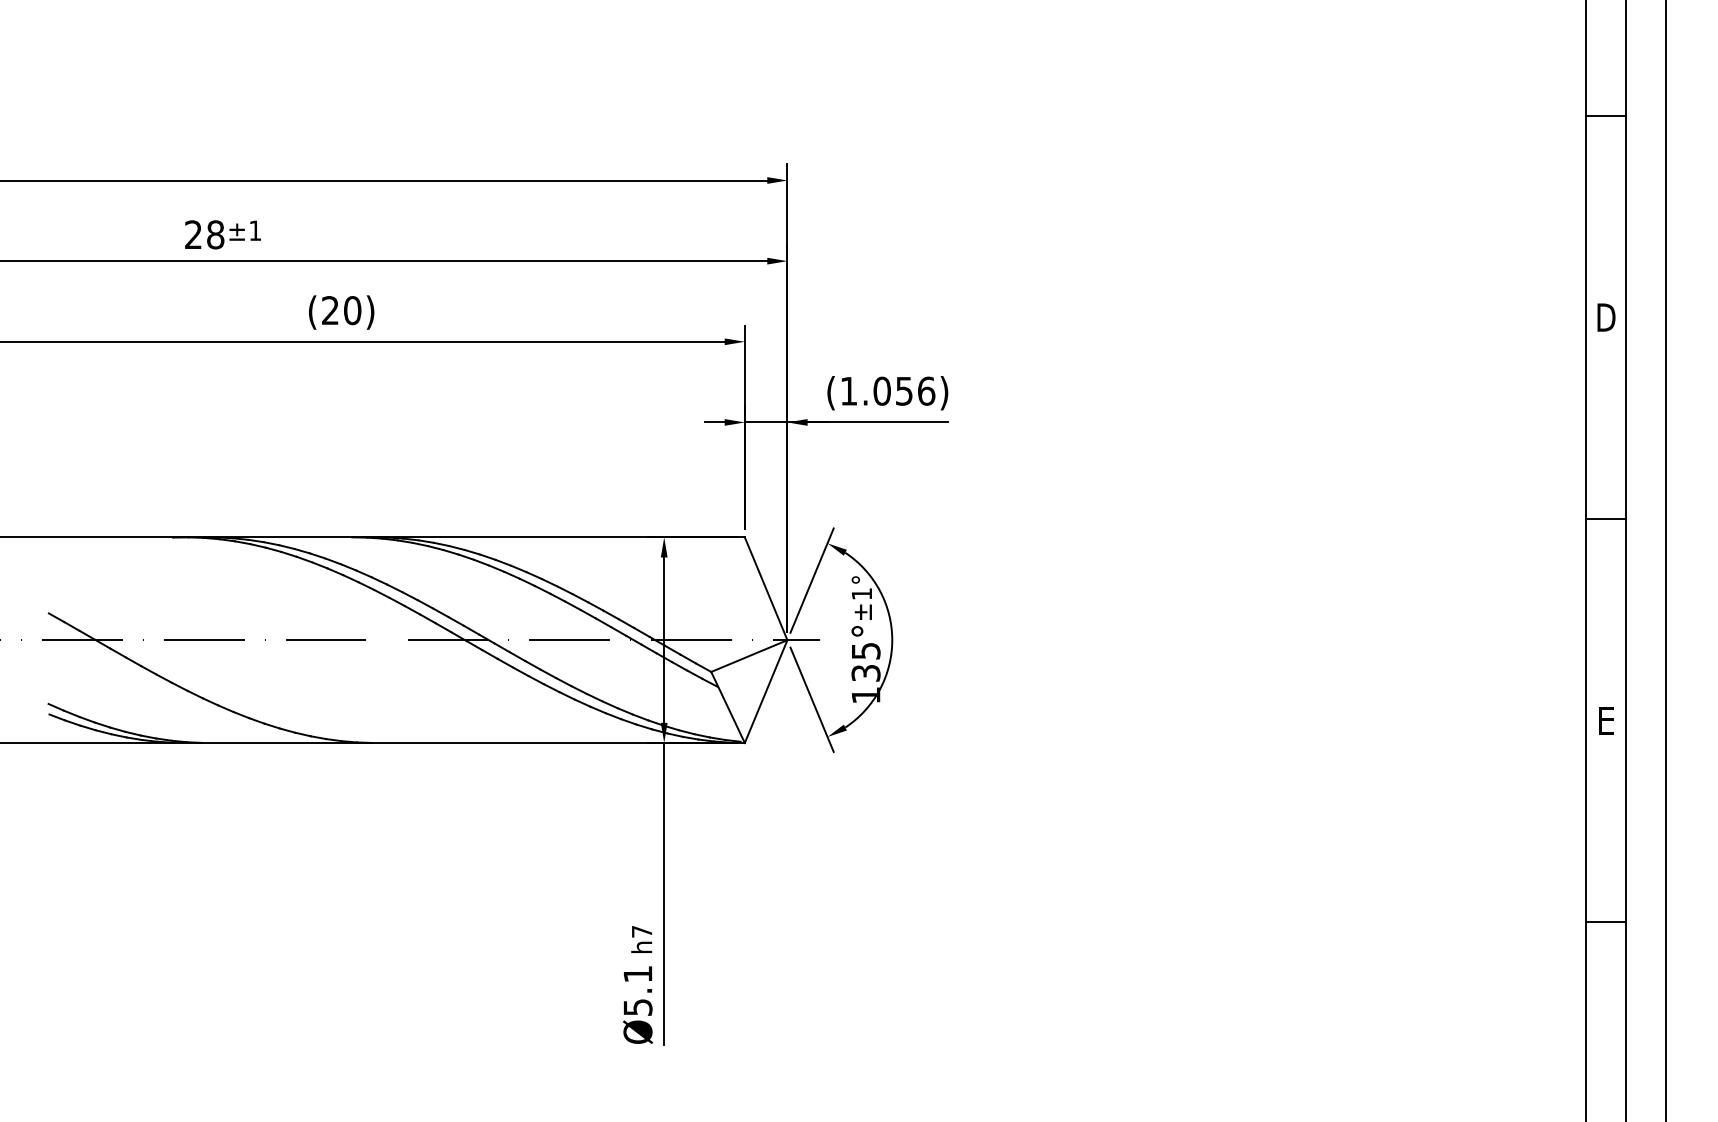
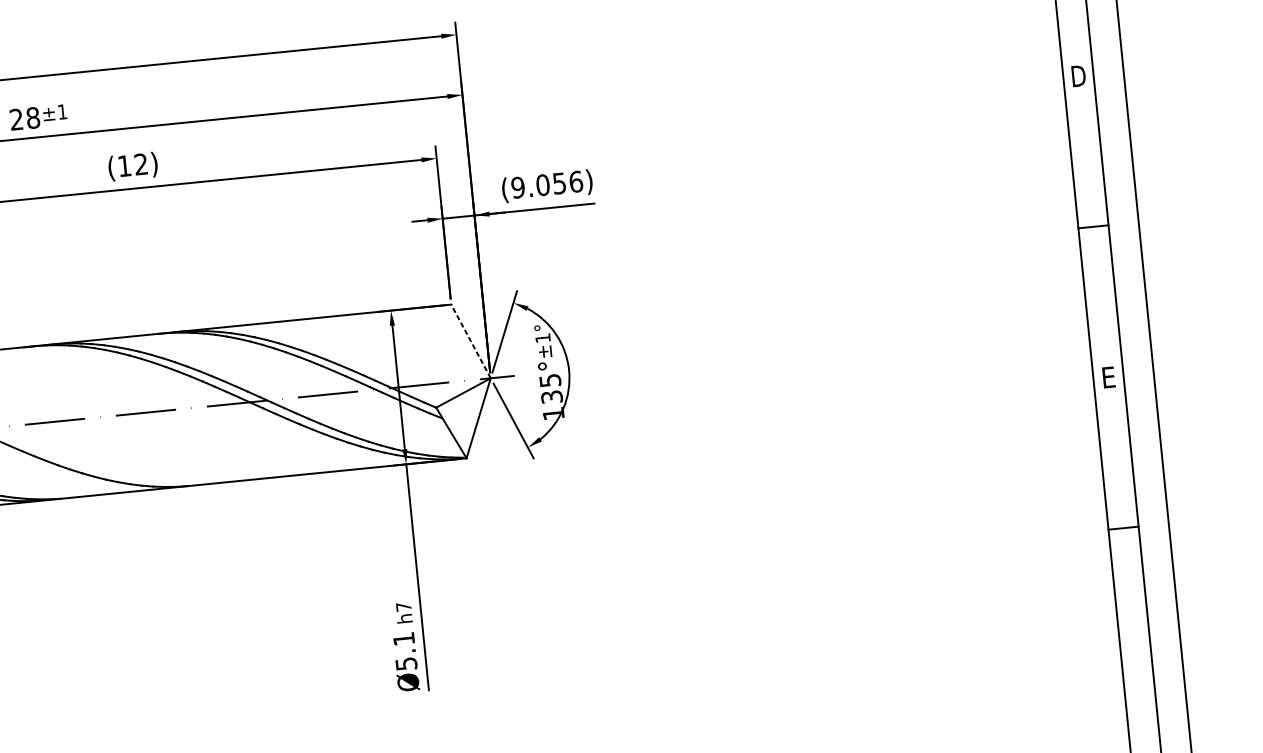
text: (341, 310) -> (132, 165), (20) -> (12)
text: (848, 390) -> (517, 187), (1.056) -> (9.056)
line: (766, 588) -> (471, 341), solid -> dashed

